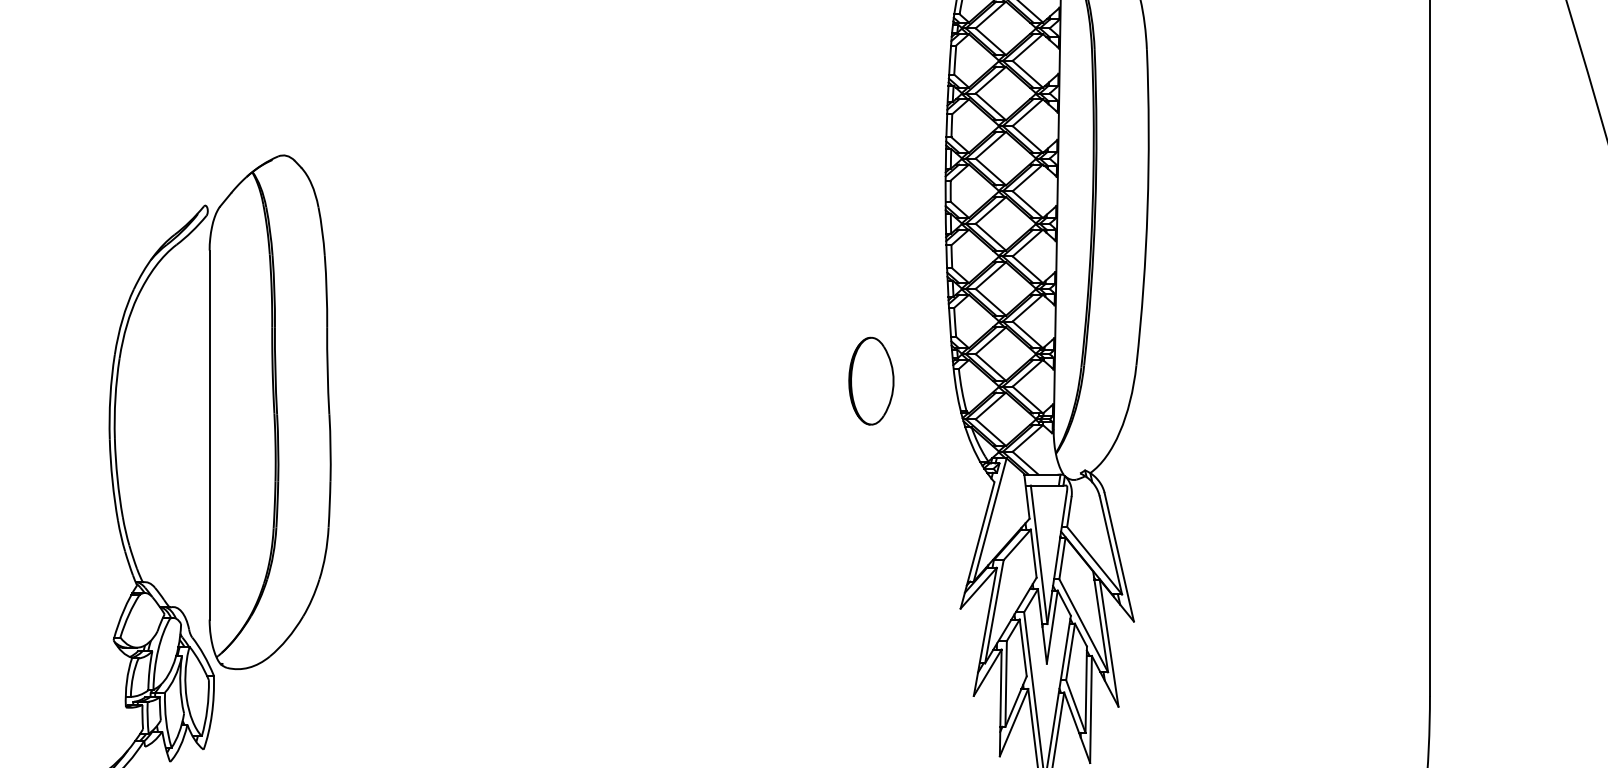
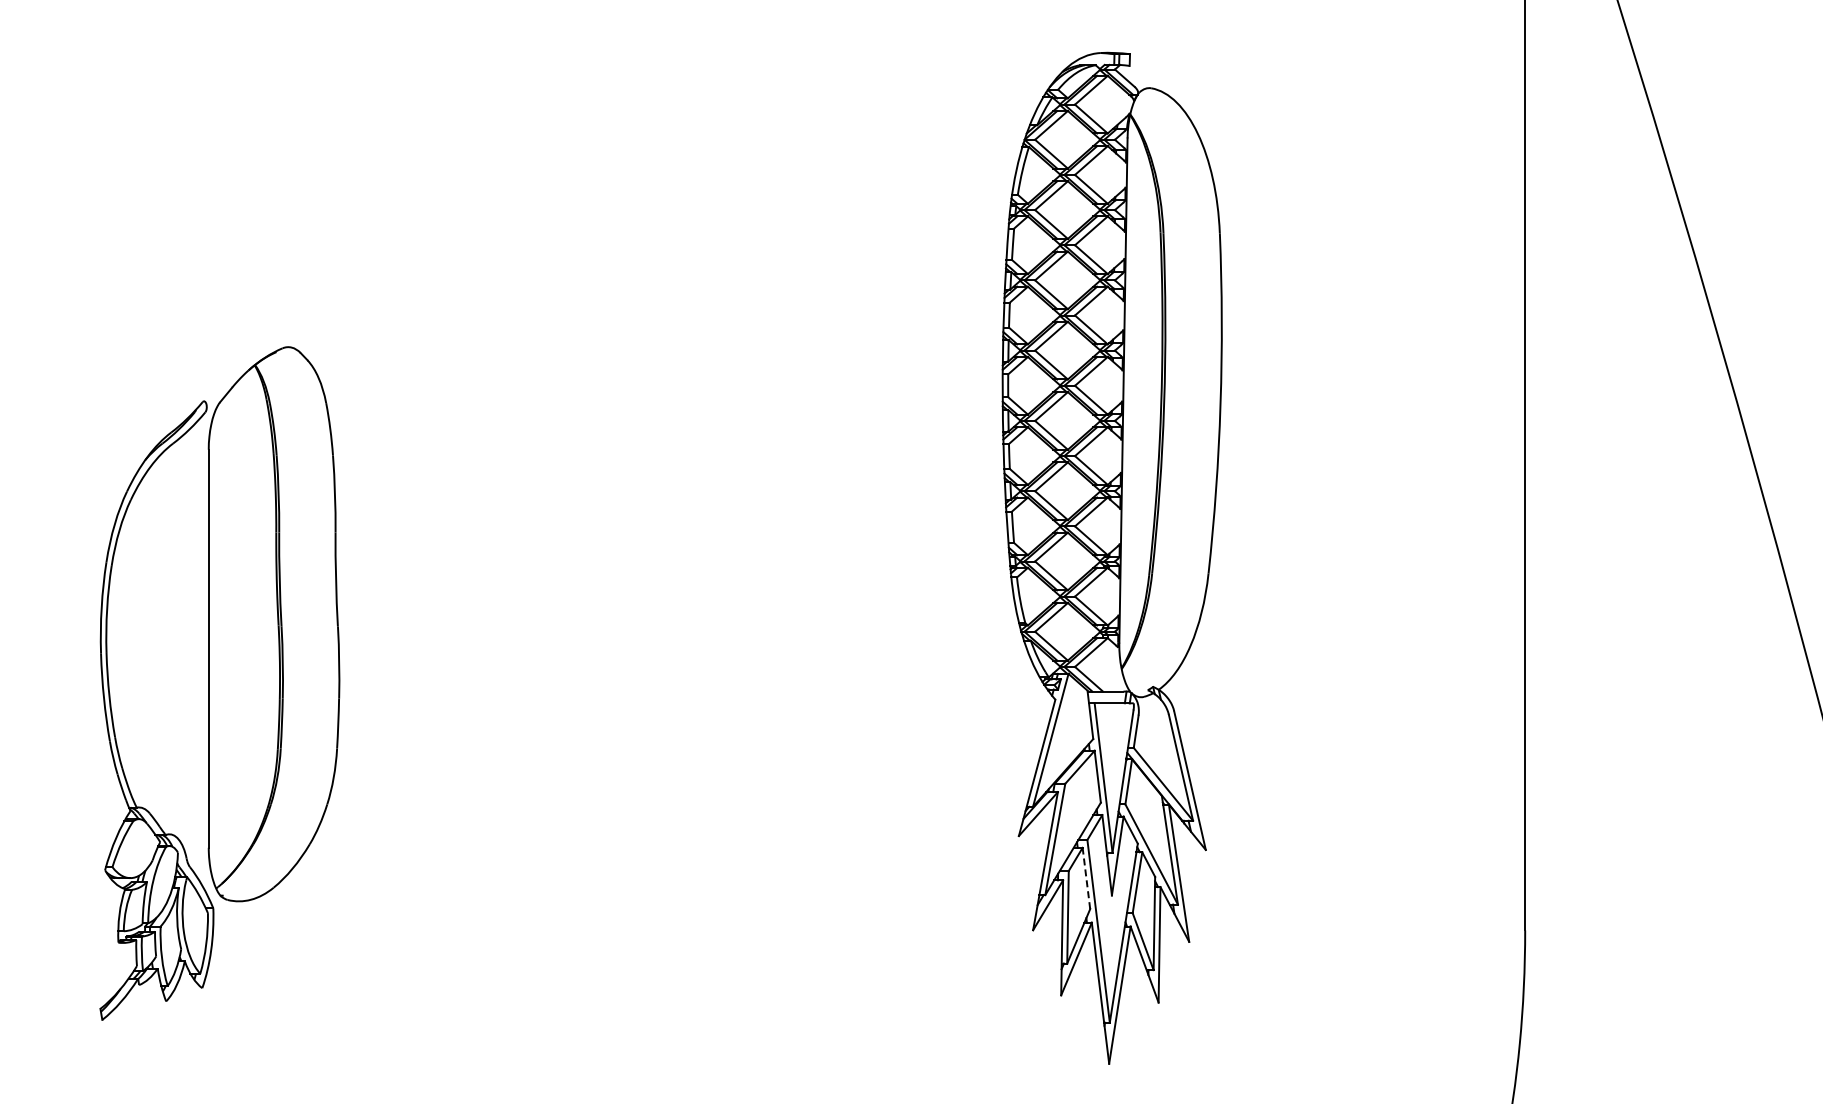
part: (871, 381) -> (922, 590), removed
line: (1023, 648) -> (1086, 878), solid -> dashed

